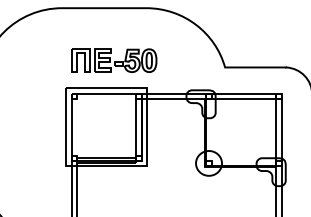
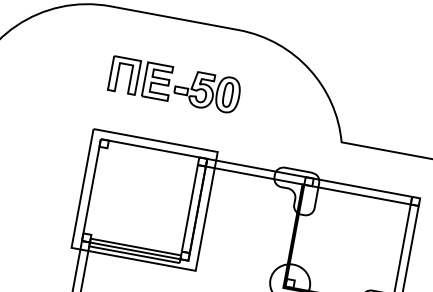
part: (114, 60) -> (175, 84), moved

